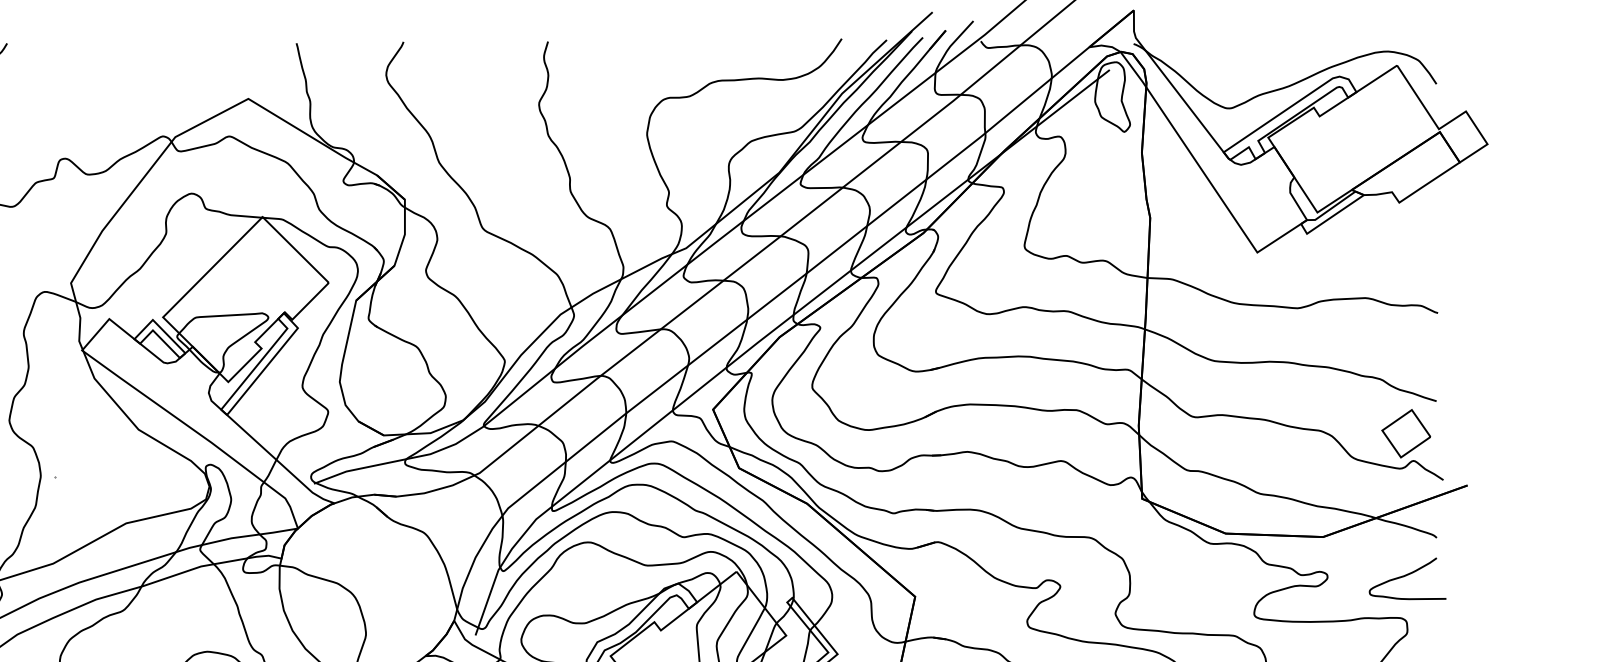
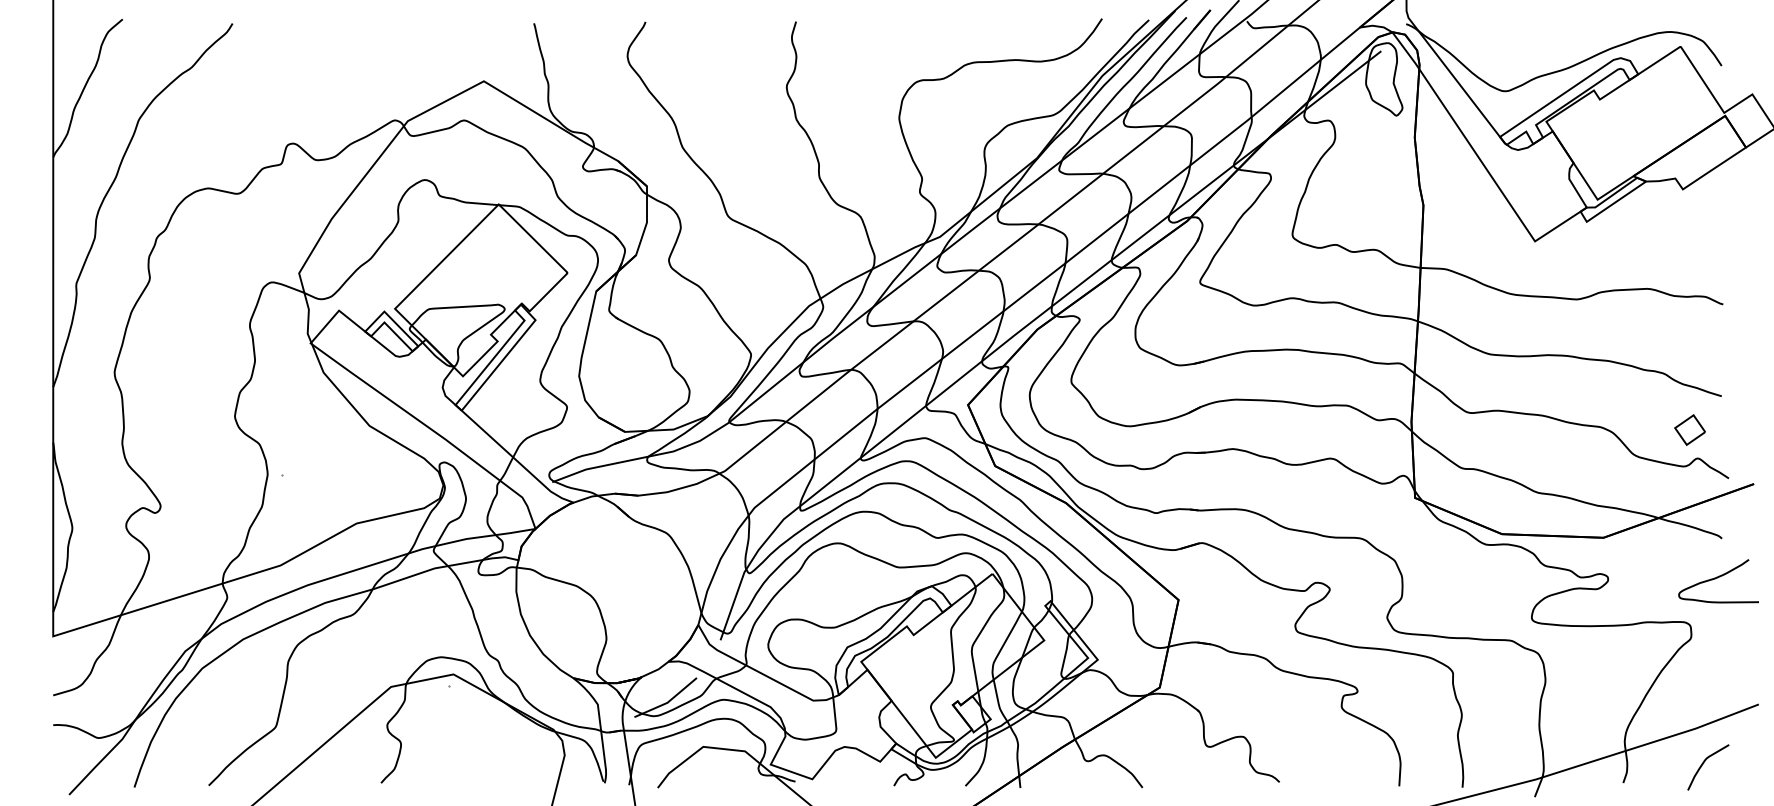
part: (1405, 433) -> (1689, 429), size x0.6
curve: (1406, 576) -> (1717, 578), moved

